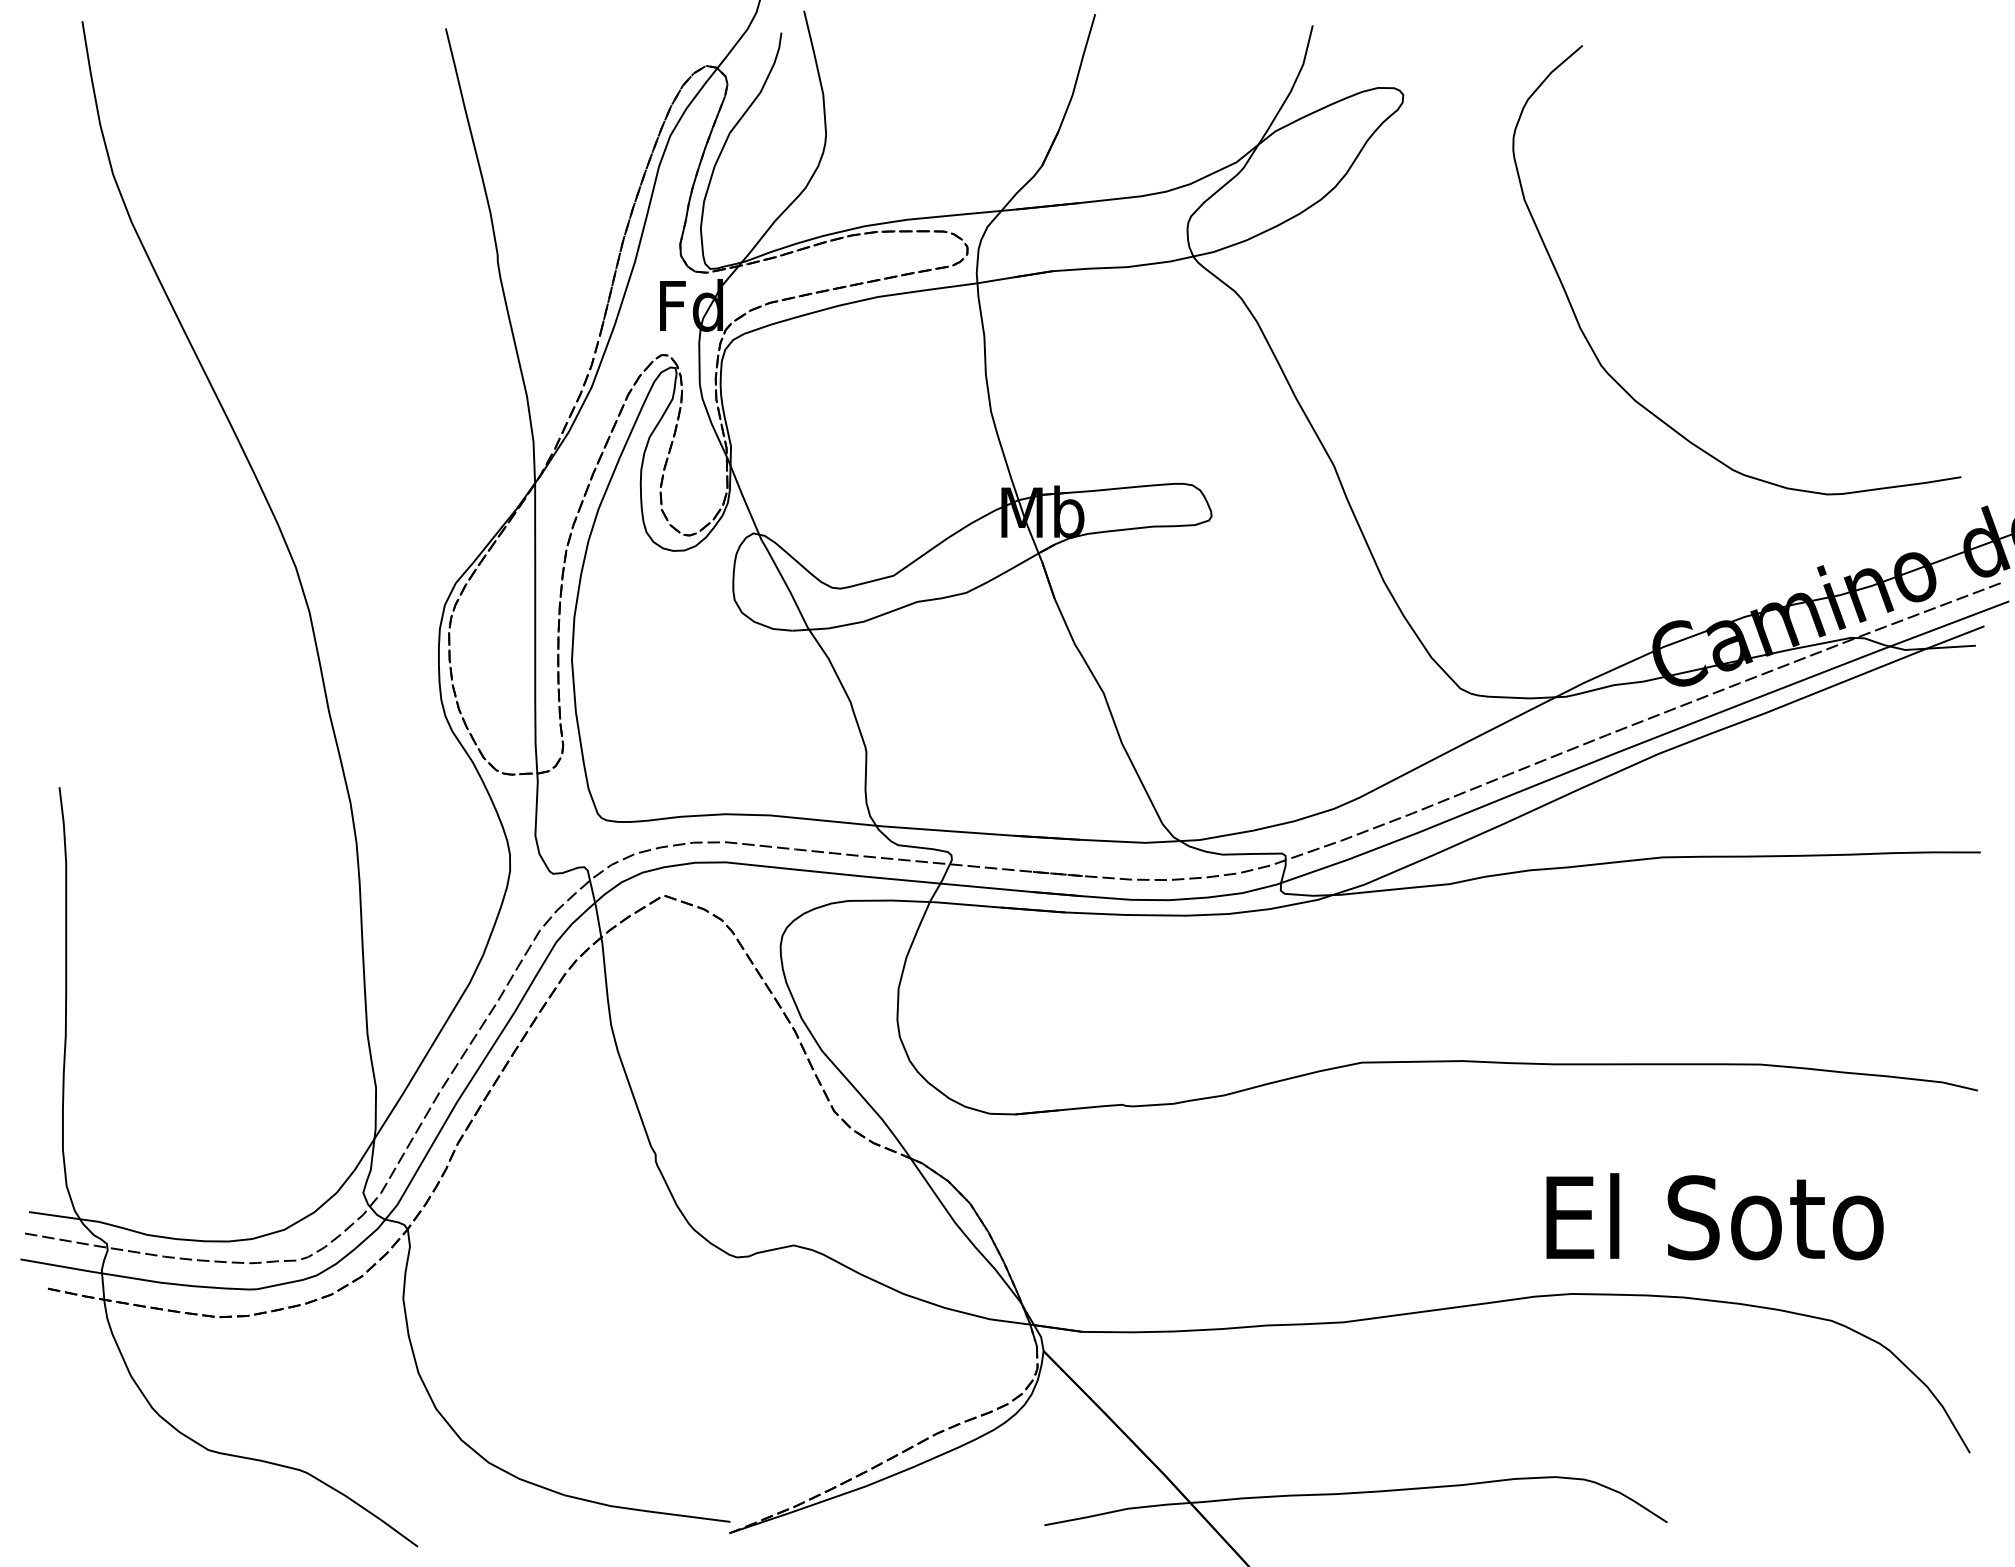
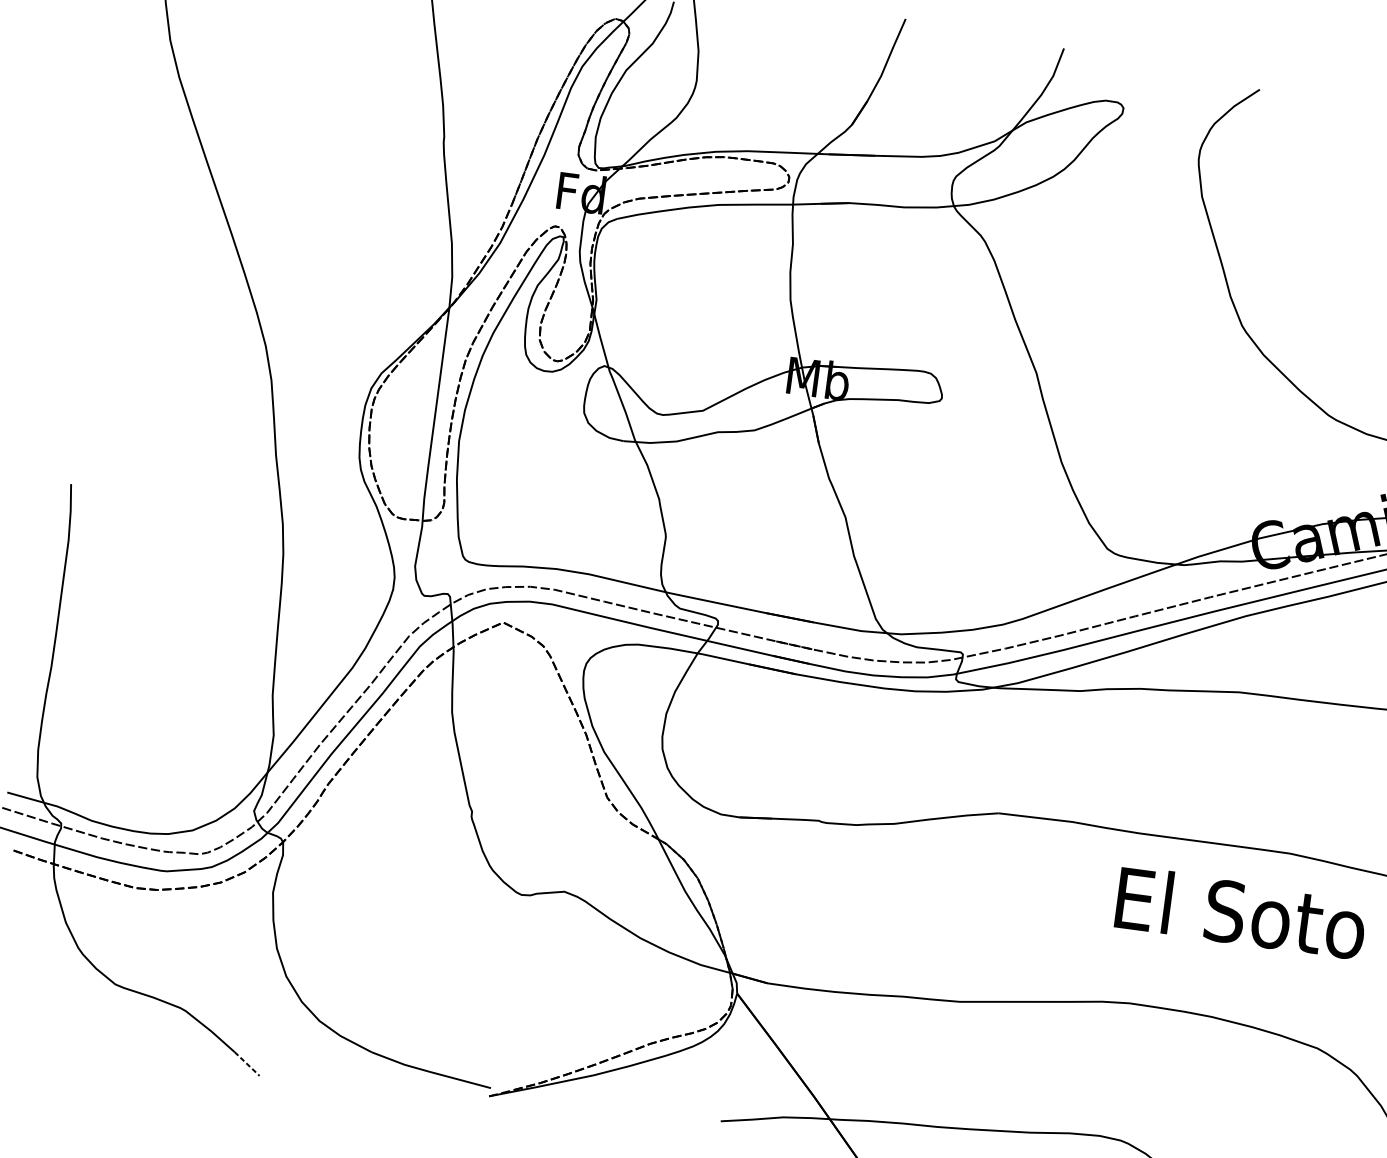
text: (1714, 1216) -> (1240, 912), moved
line: (399, 1533) -> (247, 1064), solid -> dashed

